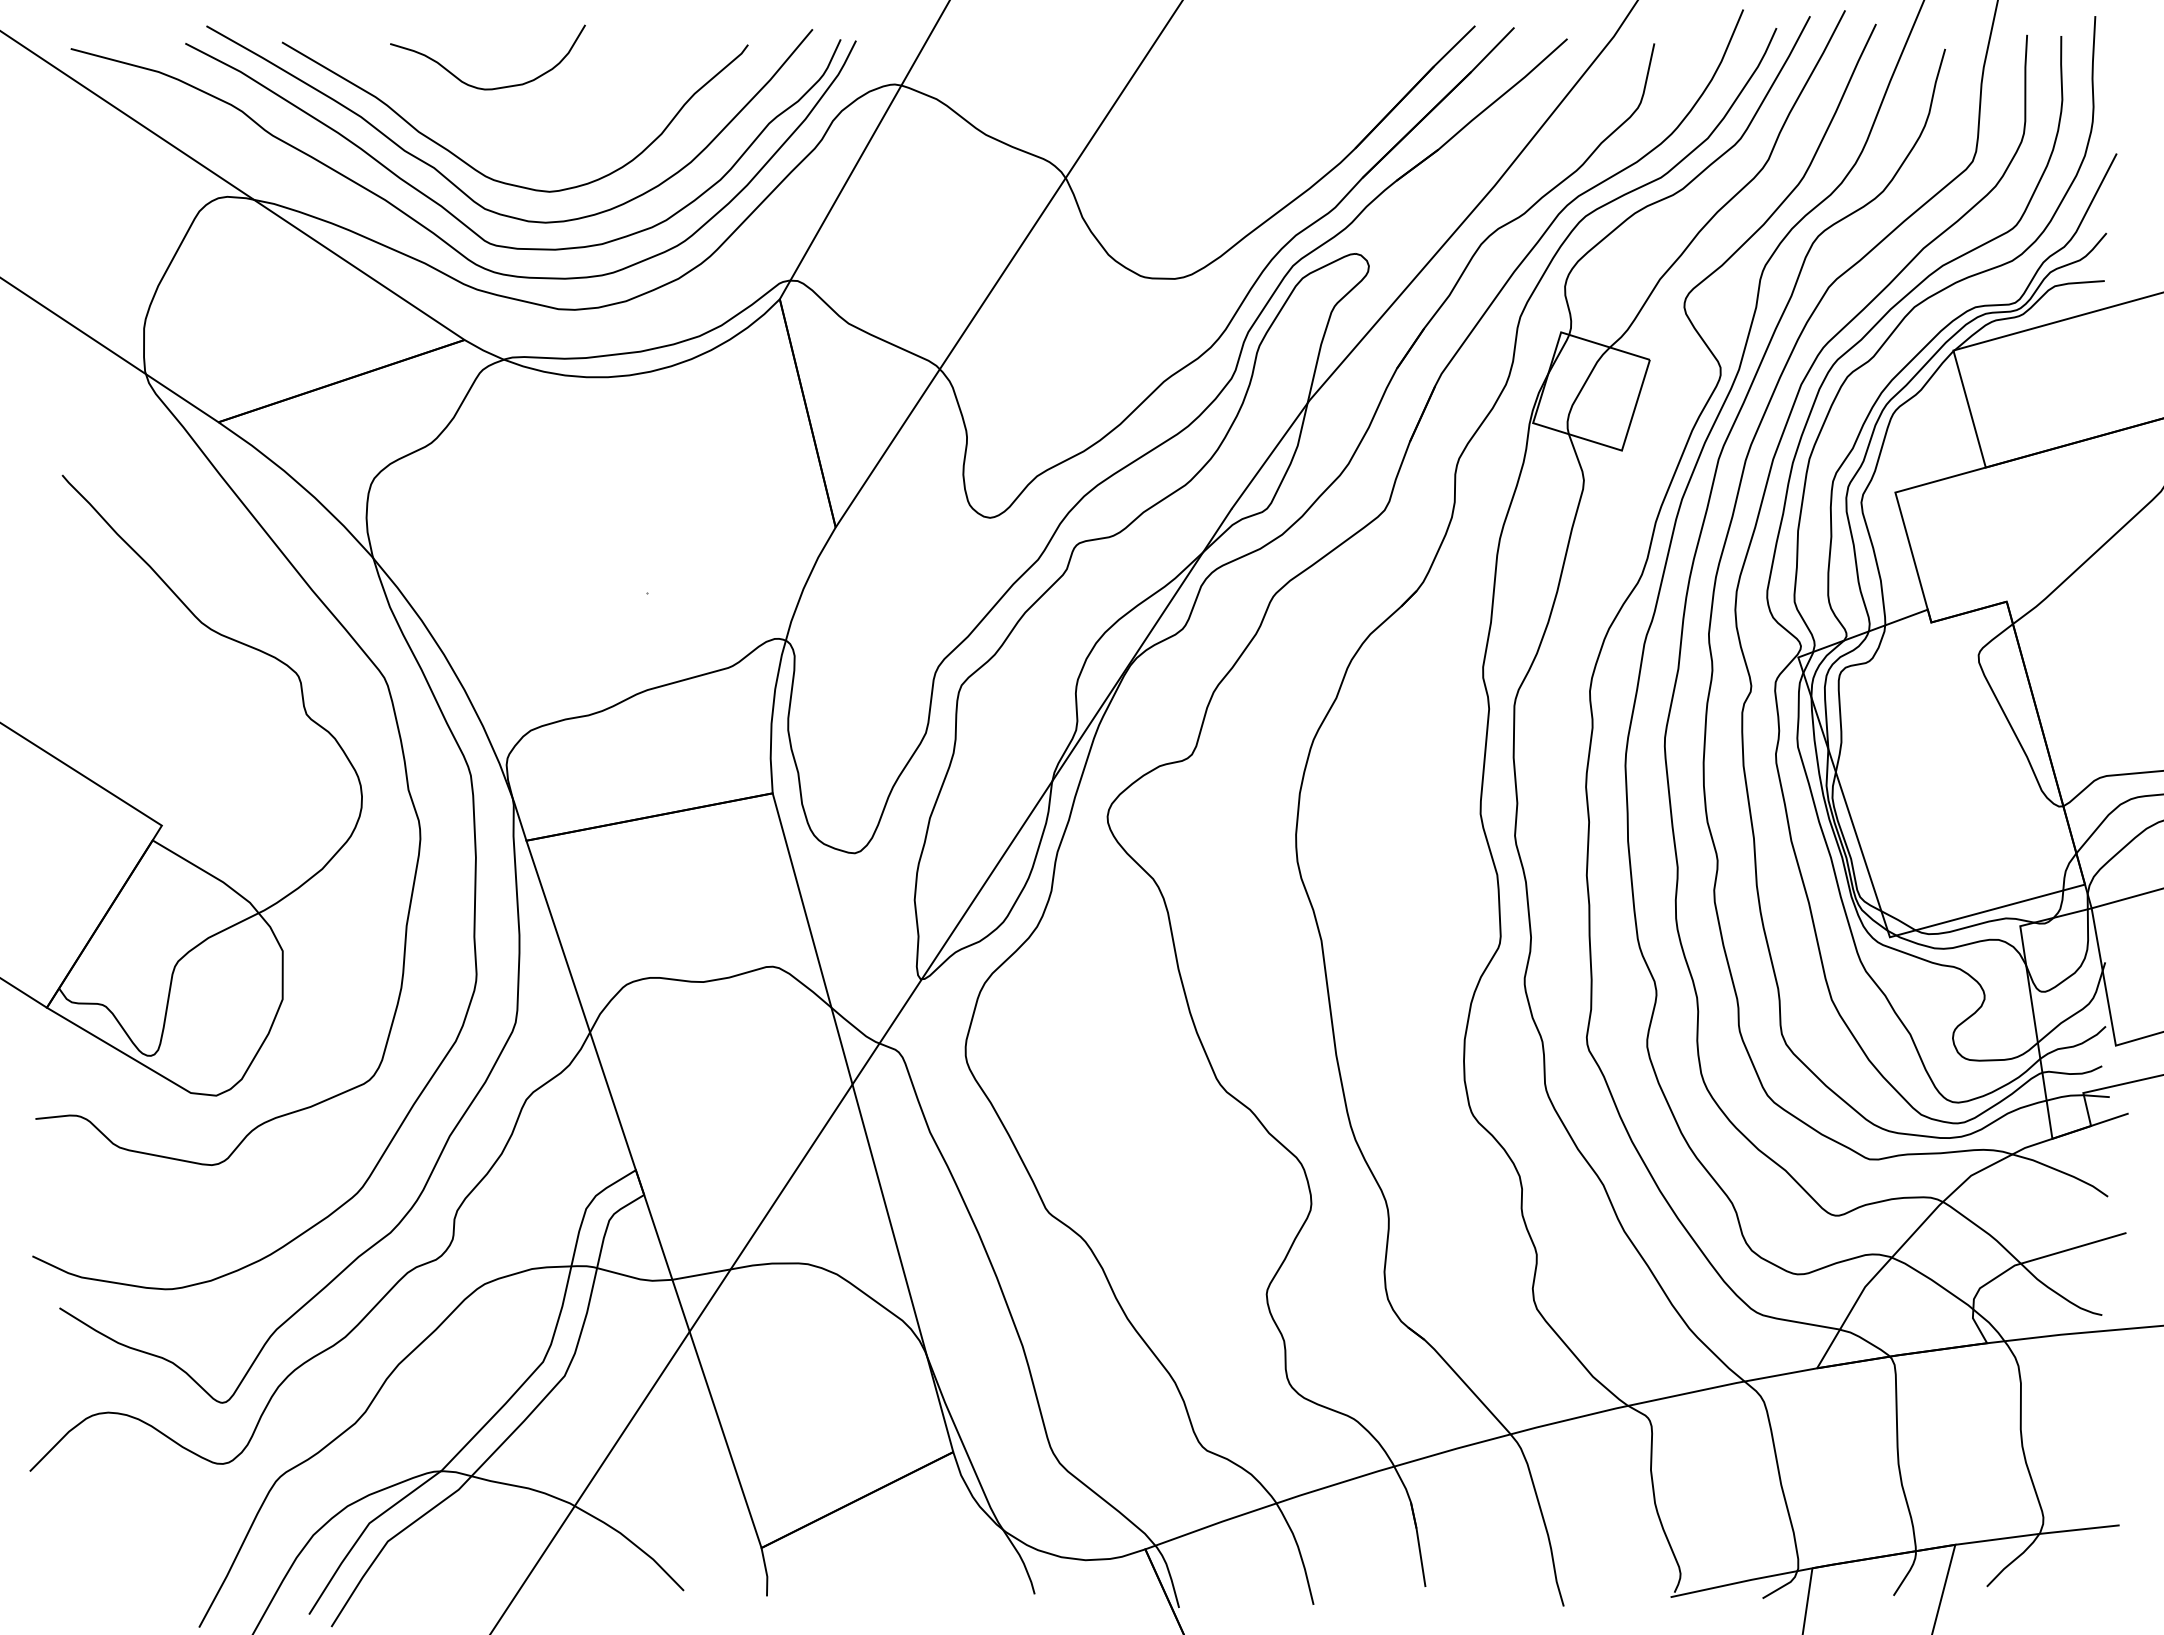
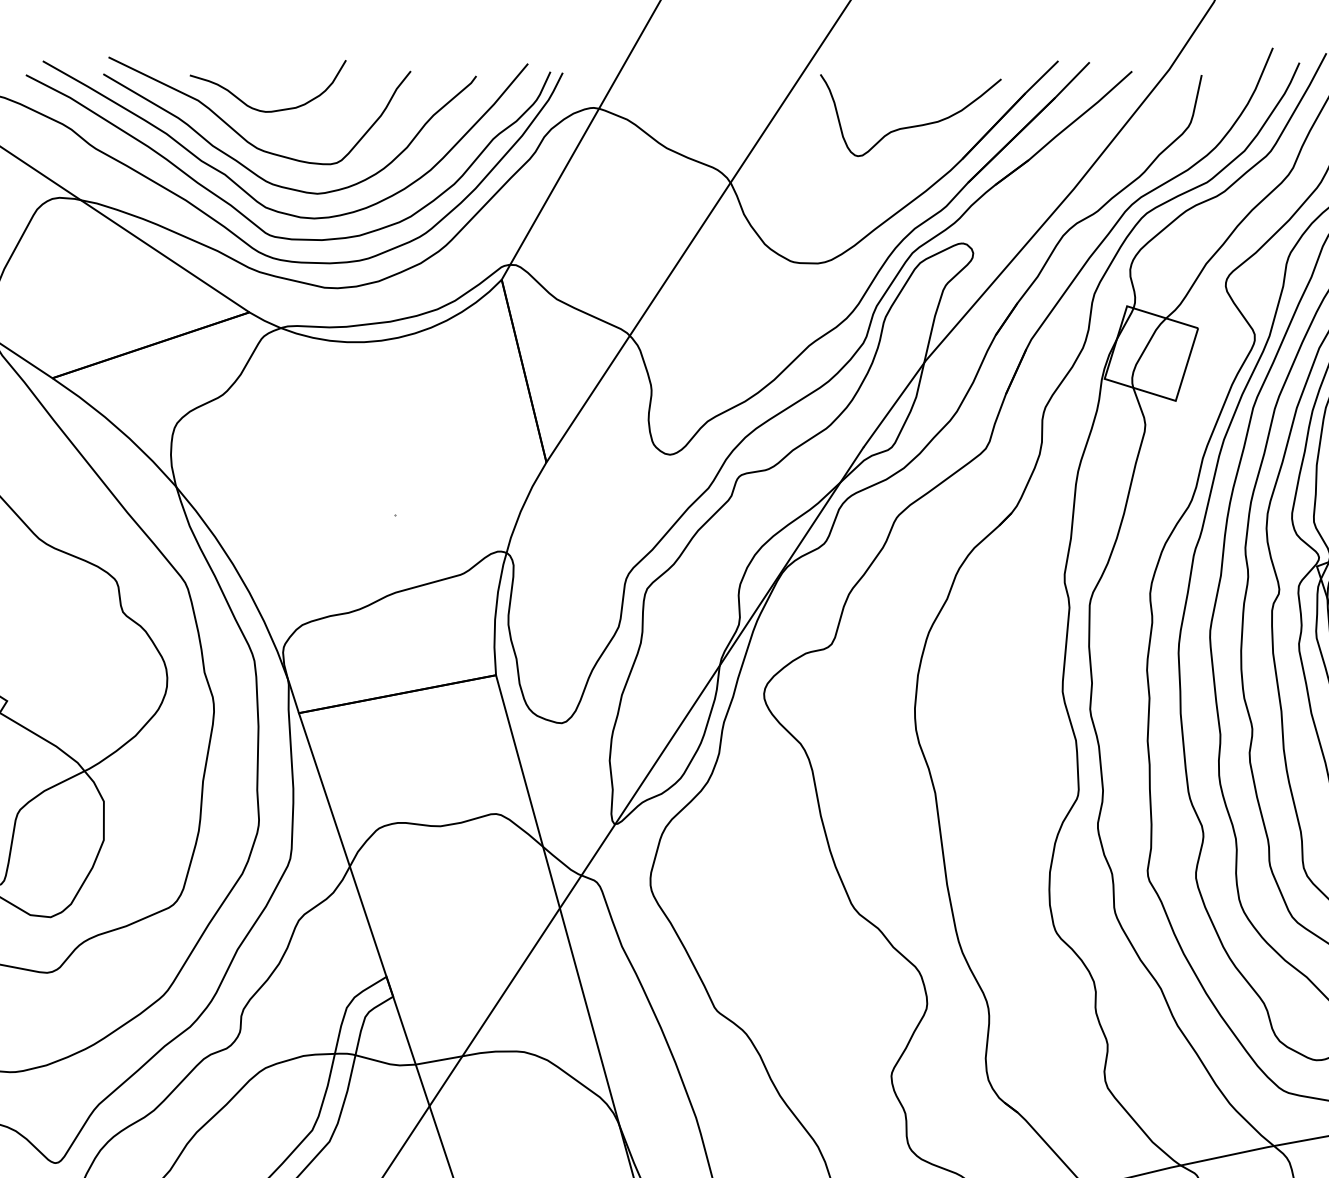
curve: (1295, 106) -> (914, 125), added
curve: (455, 119) -> (242, 135), added

